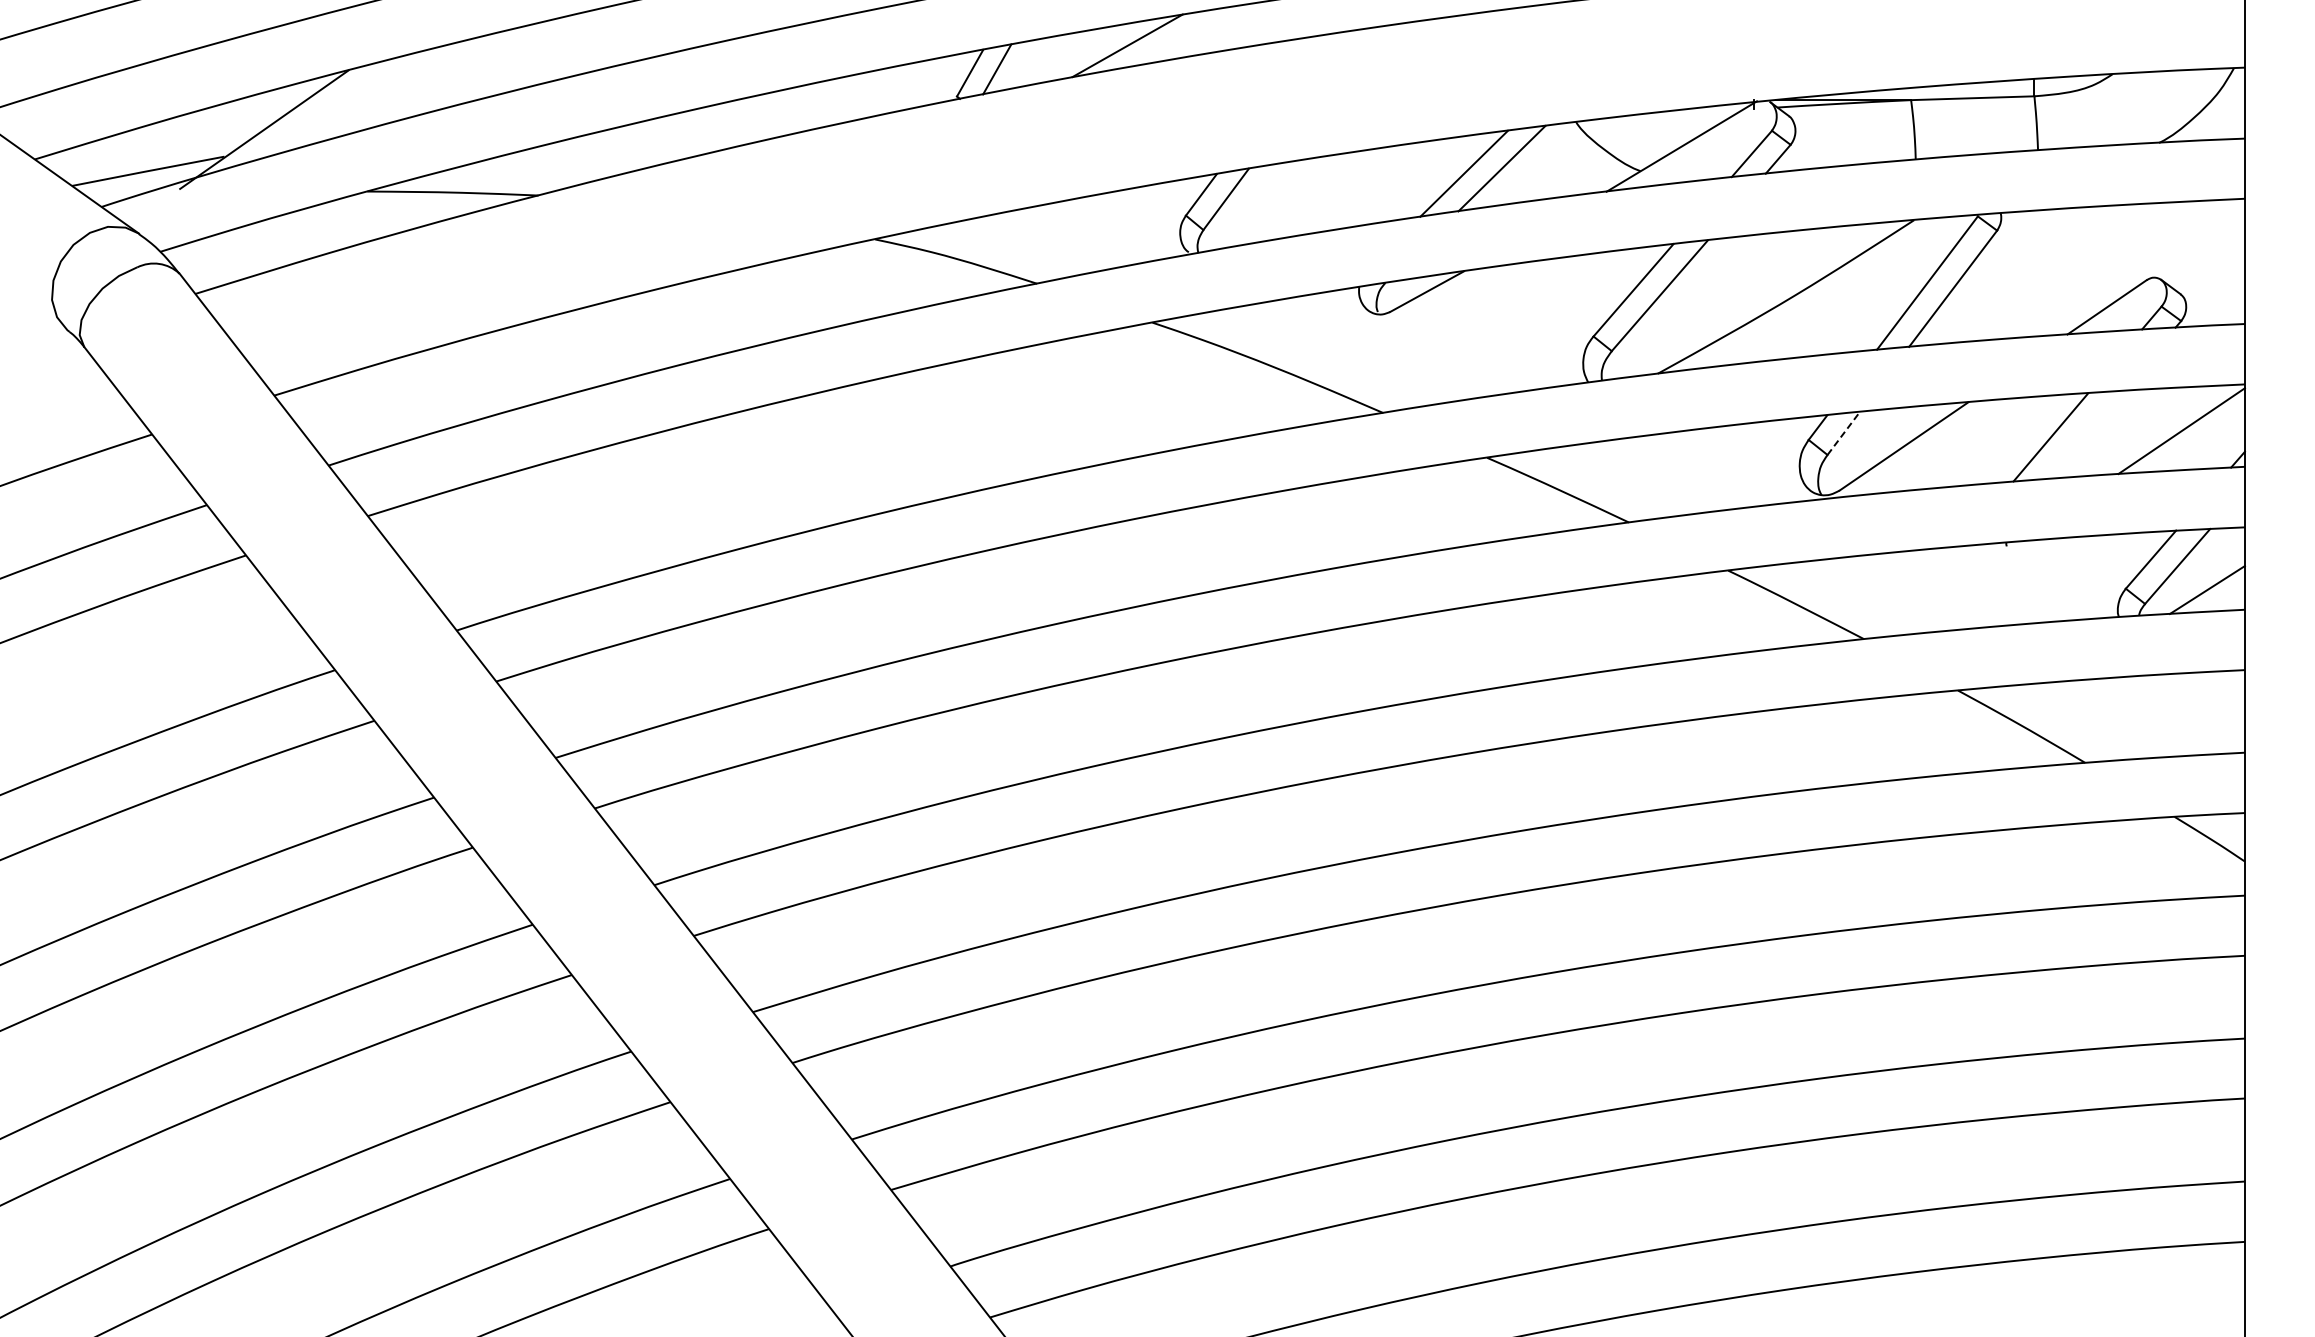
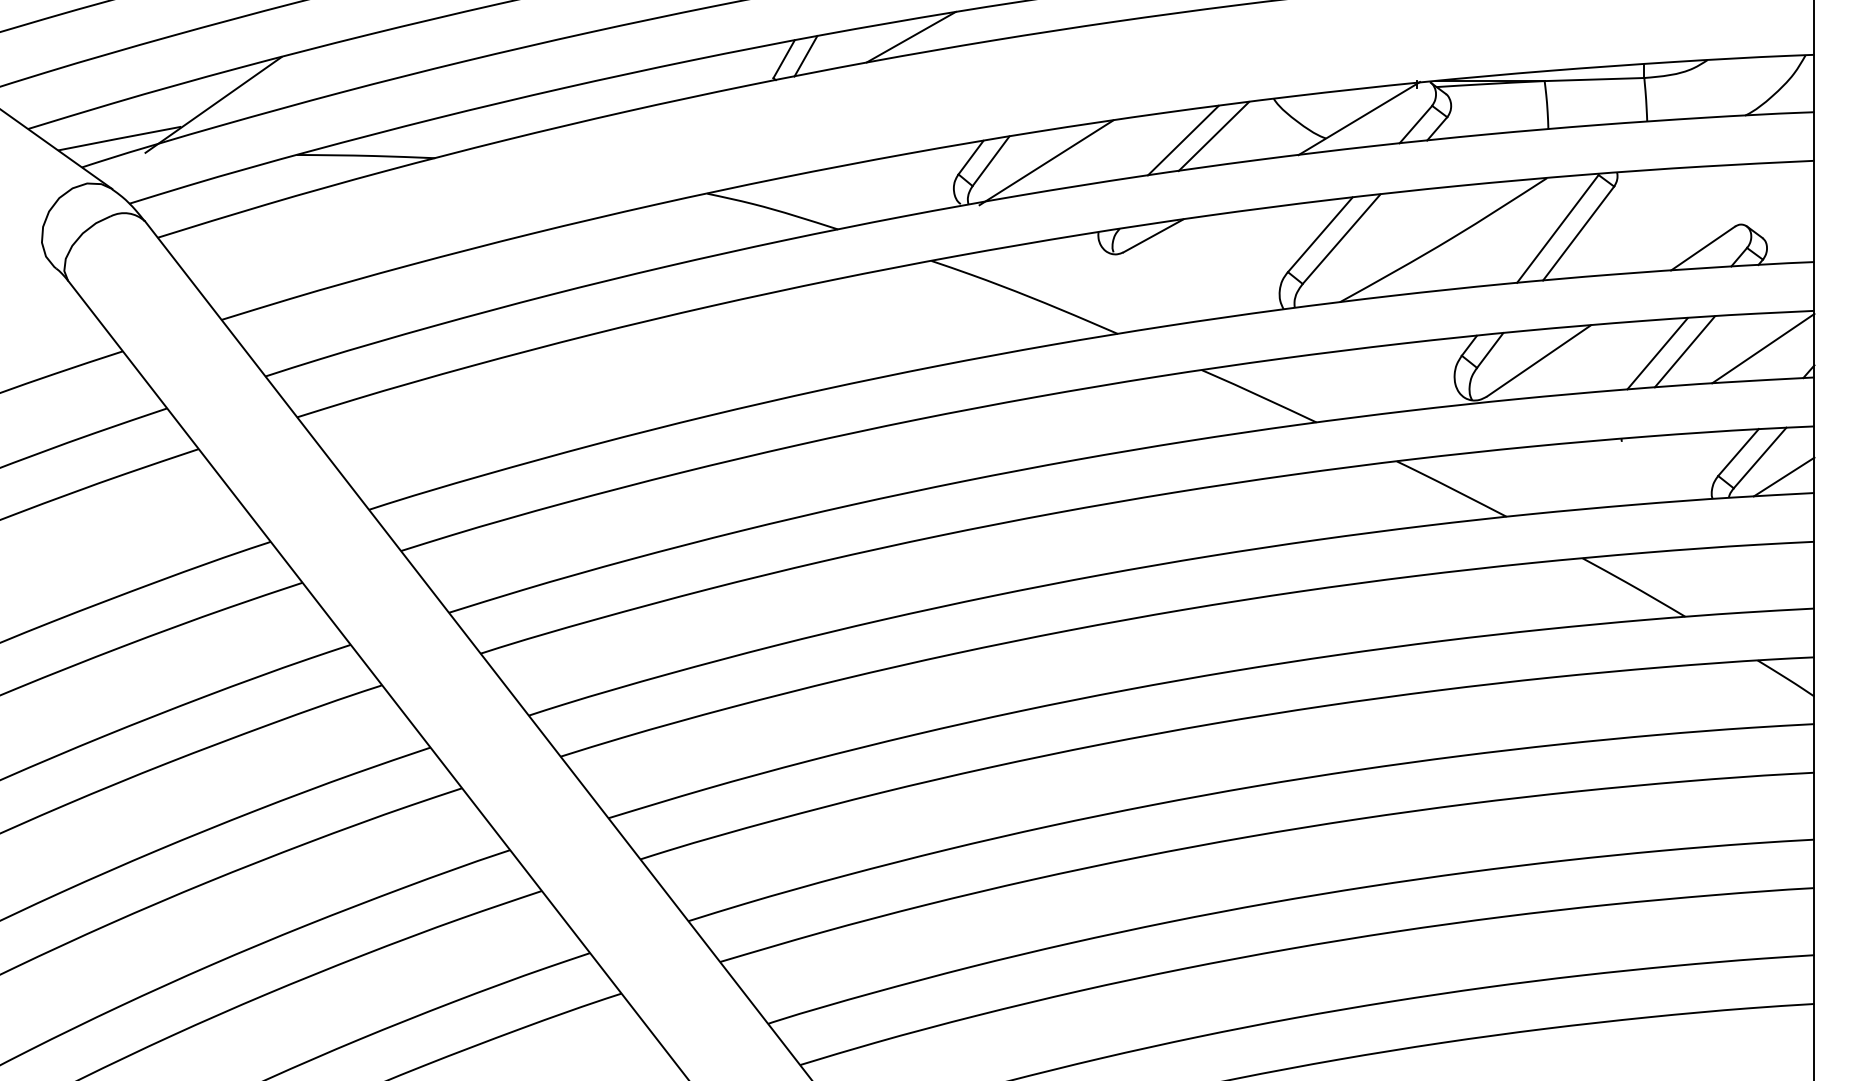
line: (1294, 200) -> (1046, 162), added
line: (1843, 433) -> (1489, 350), dashed -> solid
line: (2084, 435) -> (1684, 352), added

